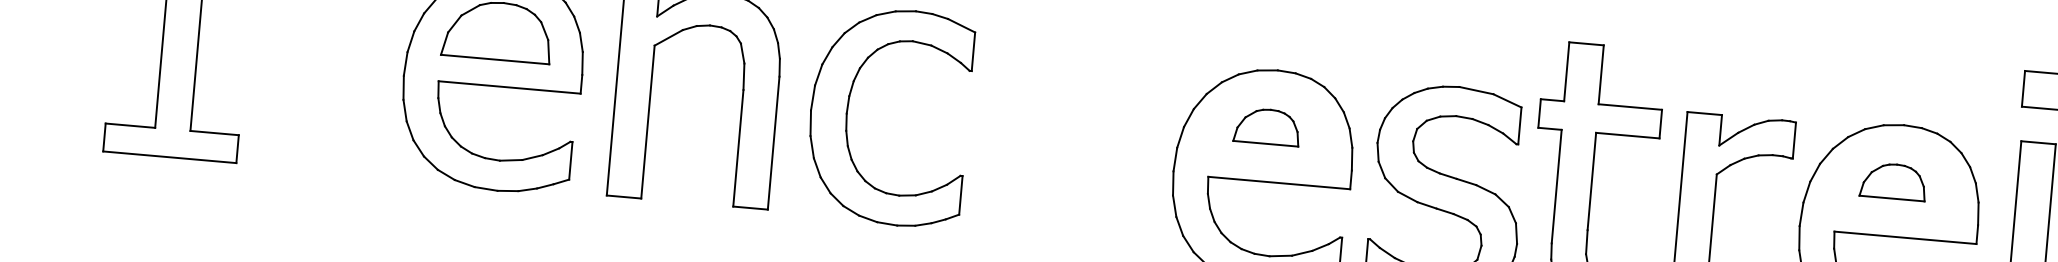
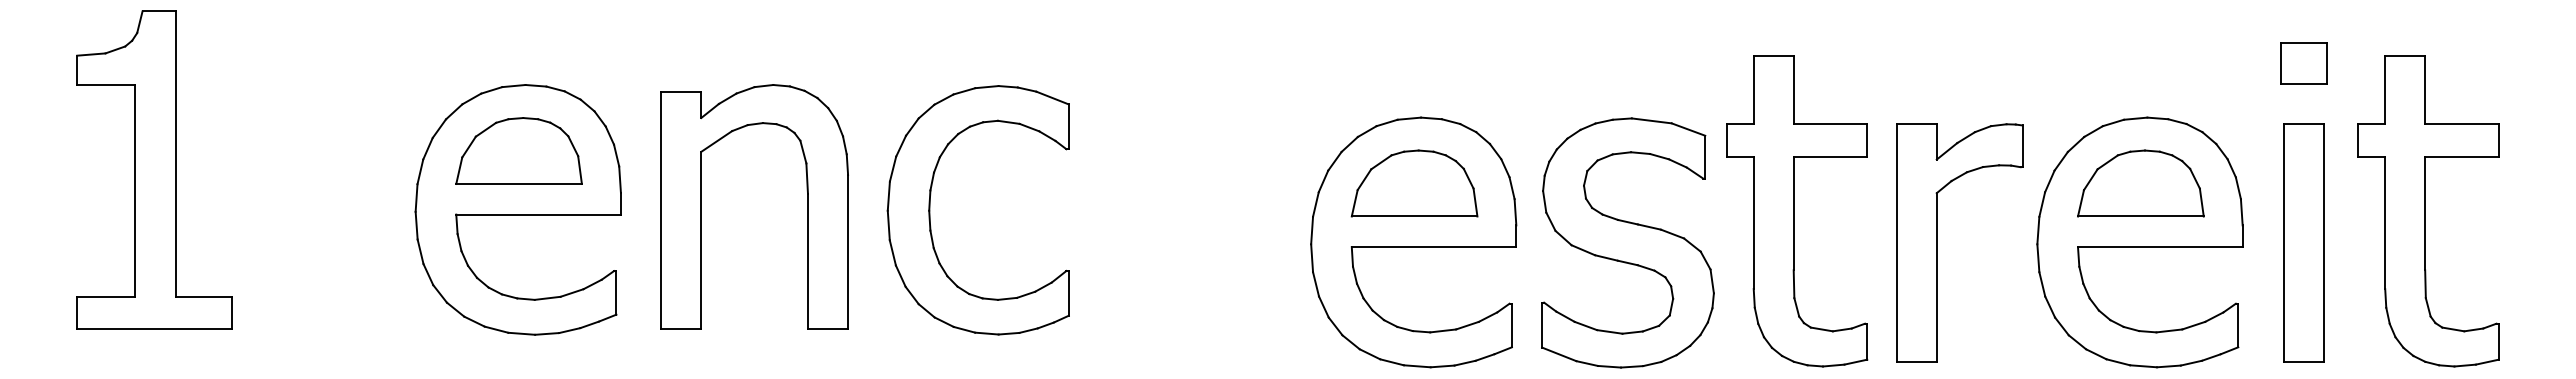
part: (1267, 126) -> (1414, 183), size x1.67
part: (1893, 181) -> (2140, 183), size x1.67

